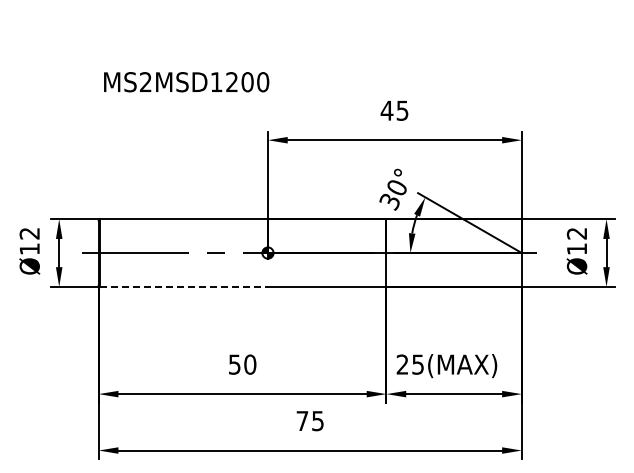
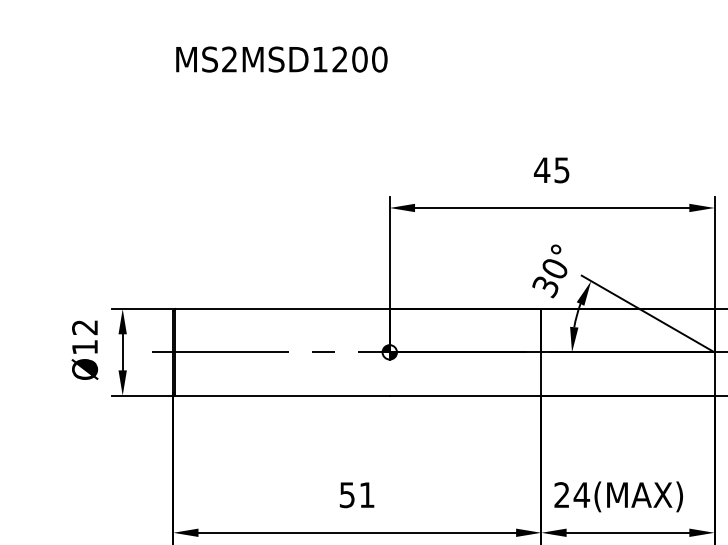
text: (186, 82) -> (281, 59), moved
line: (184, 286) -> (282, 395), dashed -> solid
text: (250, 364) -> (367, 494), 50 -> 51
text: (417, 364) -> (581, 494), 25(MAX) -> 24(MAX)

